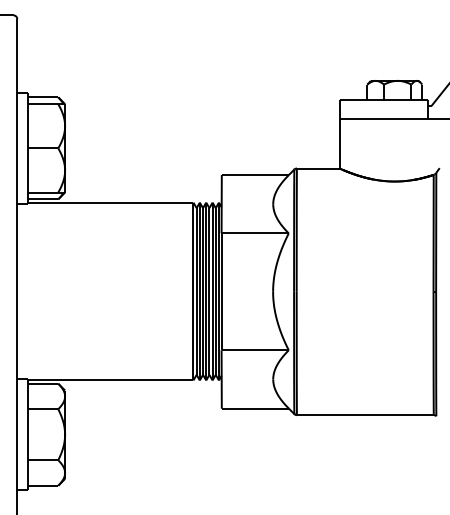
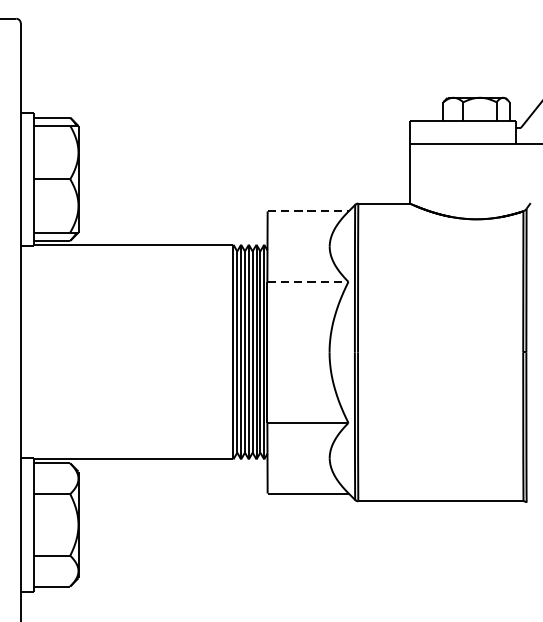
line: (255, 174) -> (308, 210), solid -> dashed
line: (255, 233) -> (308, 282), solid -> dashed

